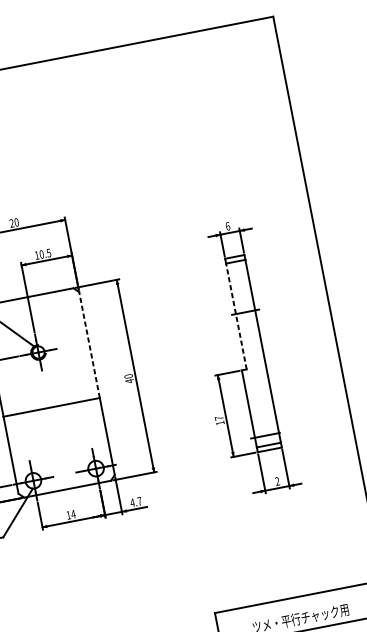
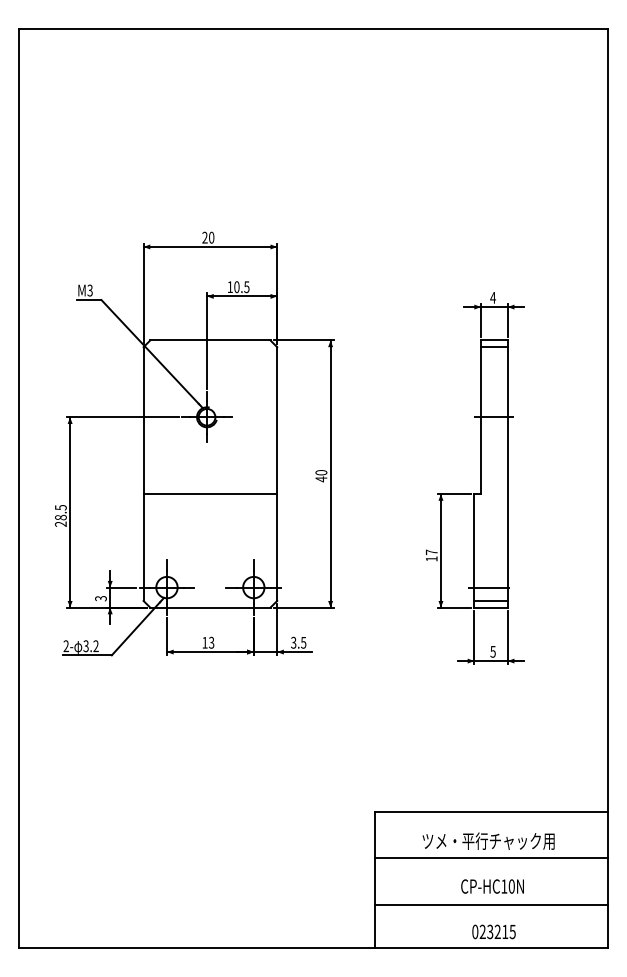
text: (227, 226) -> (492, 297), 6 -> 4
line: (236, 316) -> (481, 420), dashed -> solid
line: (89, 344) -> (277, 420), dashed -> solid
text: (277, 481) -> (492, 651), 2 -> 5
text: (135, 501) -> (298, 642), 4.7 -> 3.5
text: (73, 514) -> (211, 642), 14 -> 13

